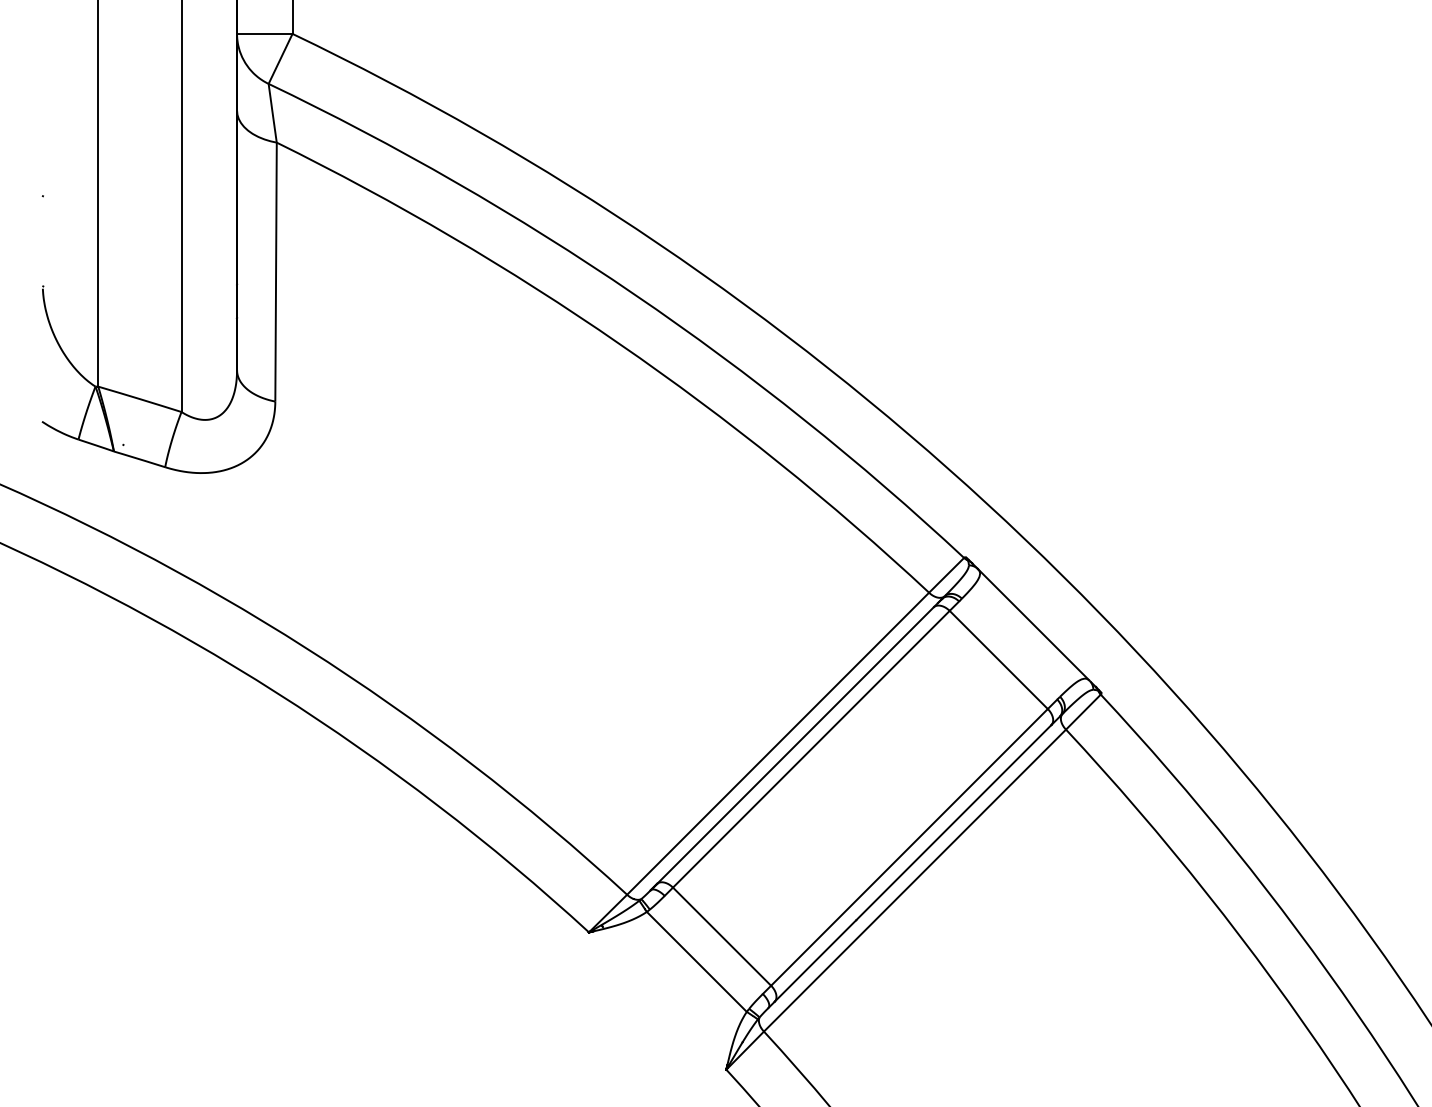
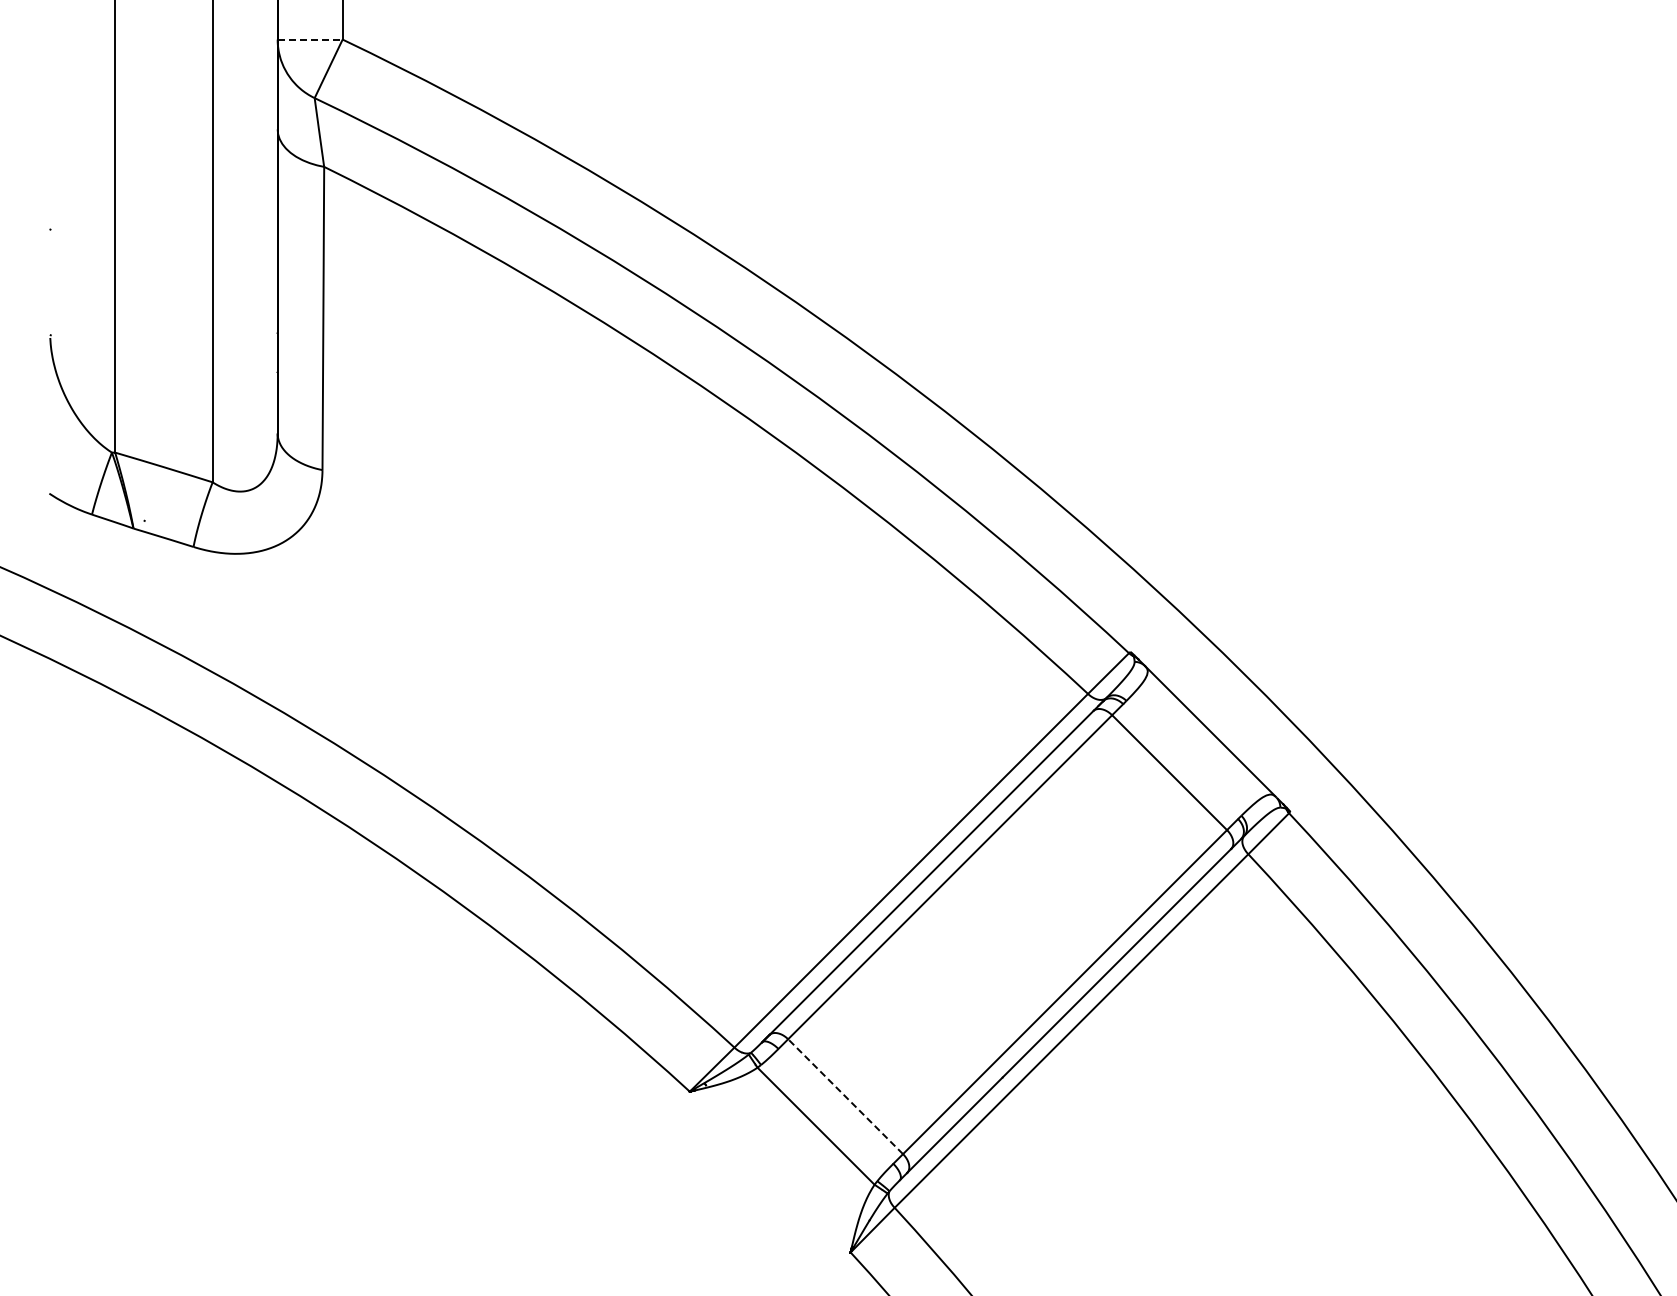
line: (265, 33) -> (310, 39), solid -> dashed
line: (721, 936) -> (845, 1096), solid -> dashed

